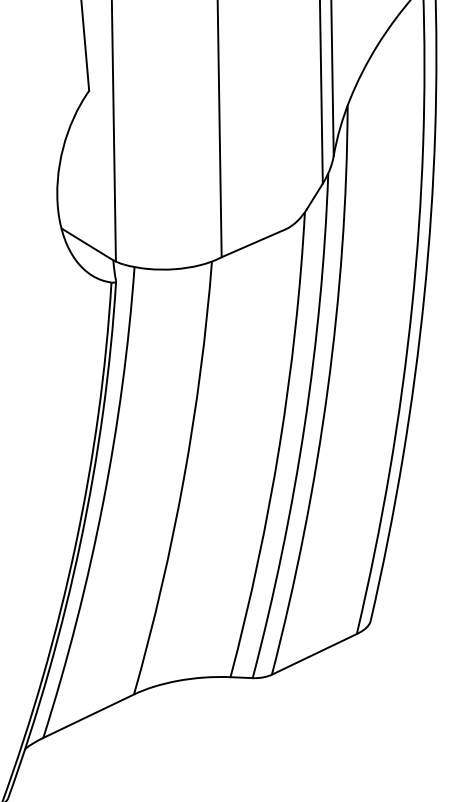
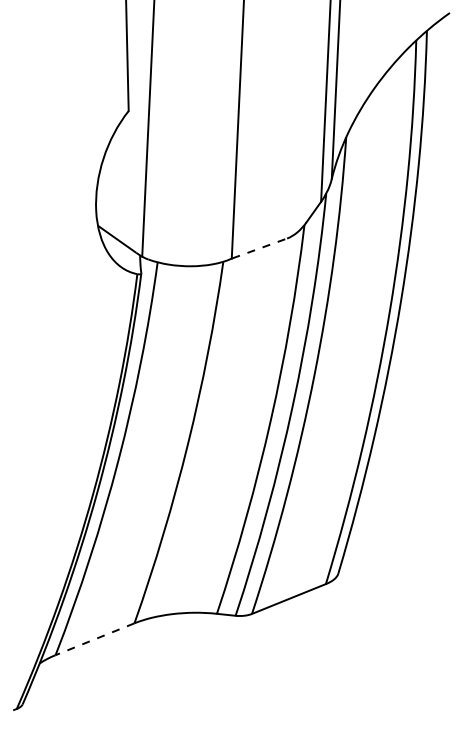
line: (254, 243) -> (260, 248), solid -> dashed
line: (89, 716) -> (95, 639), solid -> dashed

